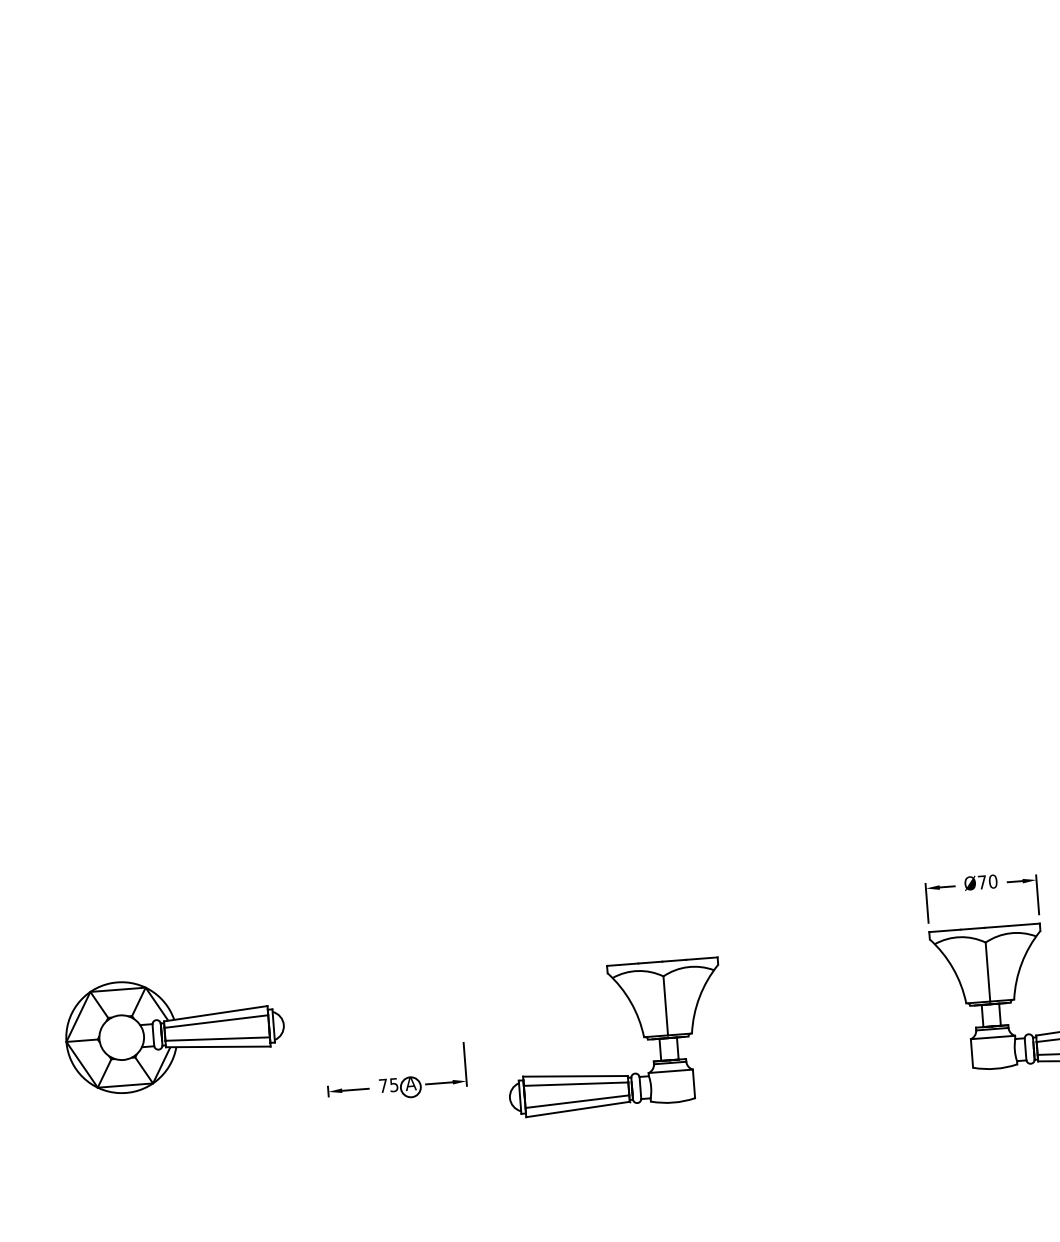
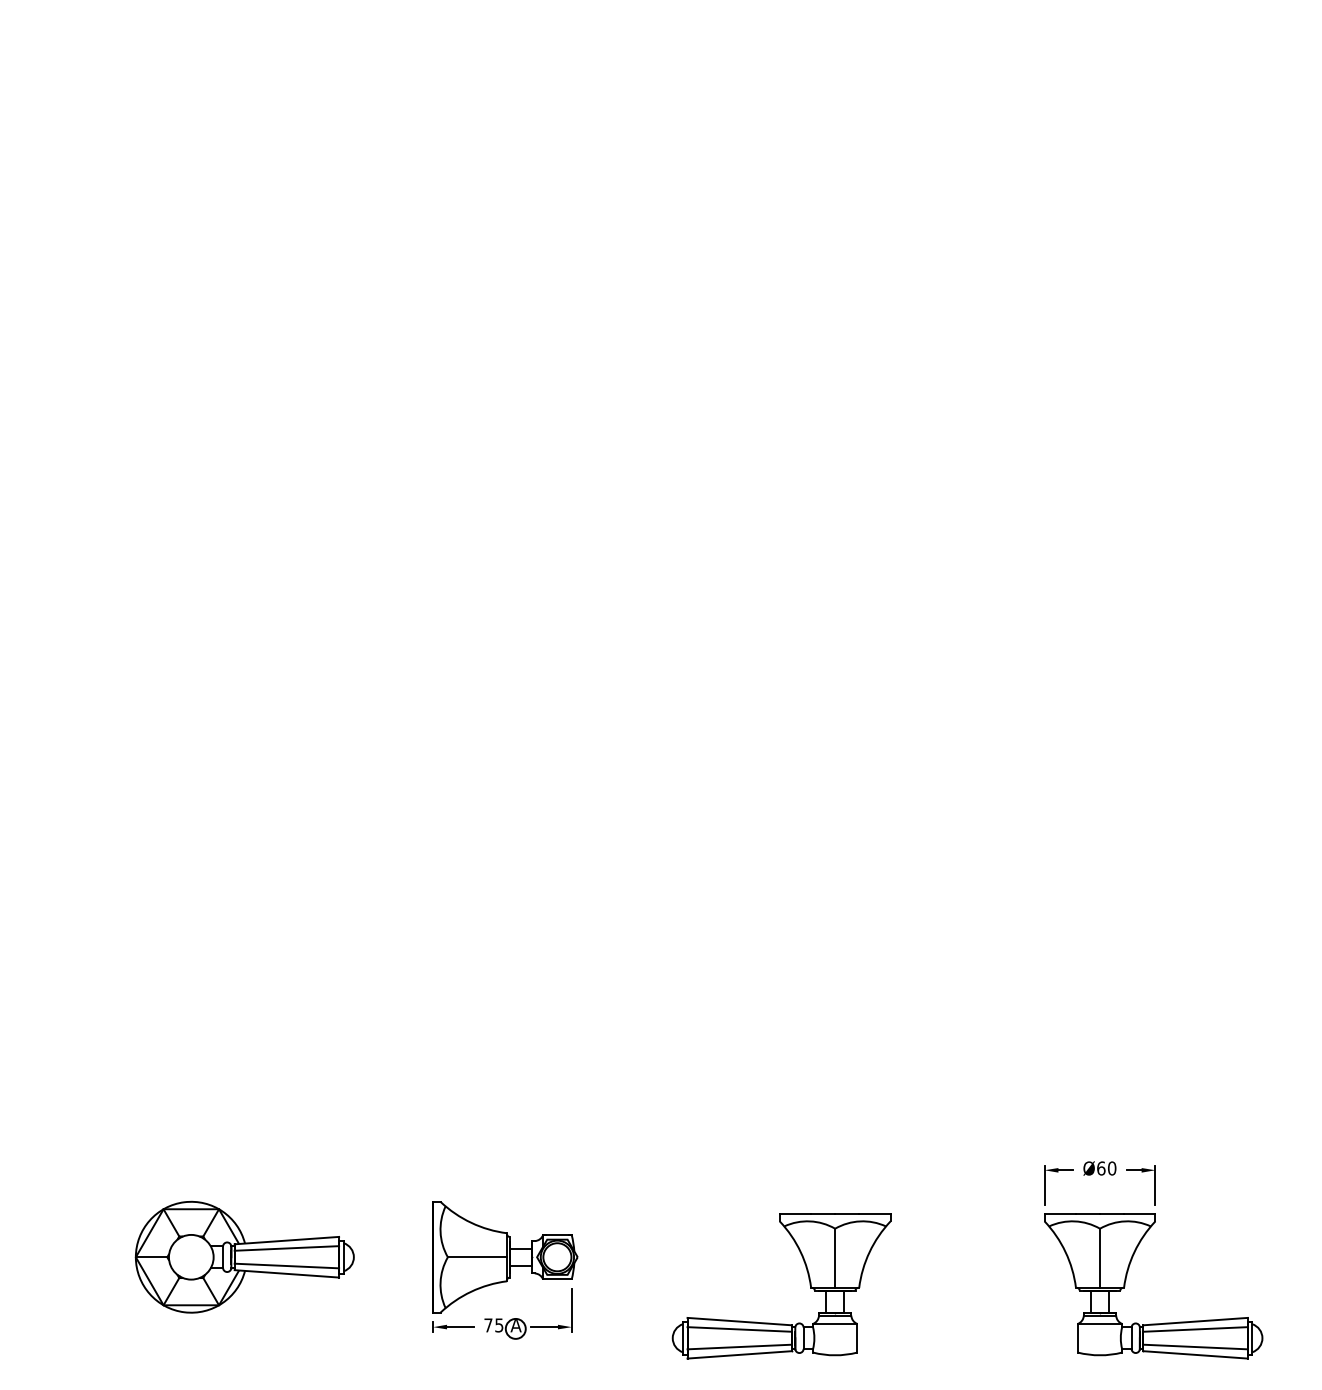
text: (982, 882) -> (1101, 1168), Ø70 -> Ø60
part: (395, 1016) -> (505, 1257), added
part: (640, 1029) -> (808, 1279), moved
part: (174, 1032) -> (244, 1256), moved

